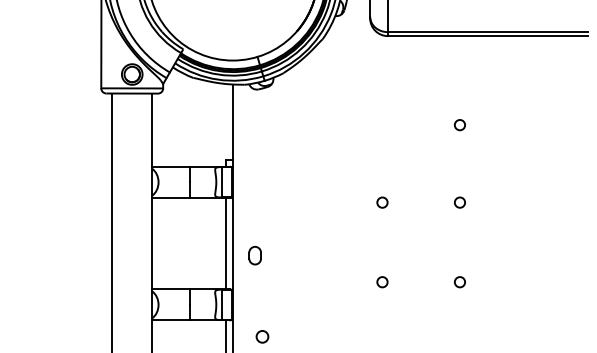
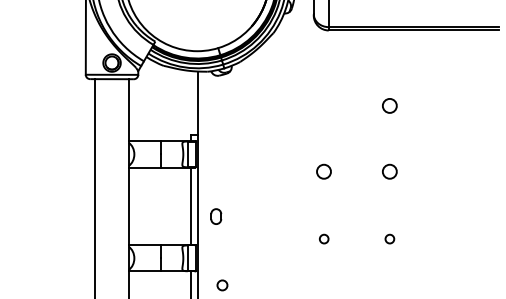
circle: (459, 124) -> (389, 105), size x1.6
circle: (382, 202) -> (324, 171), size x1.6
circle: (459, 202) -> (389, 171), size x1.6

